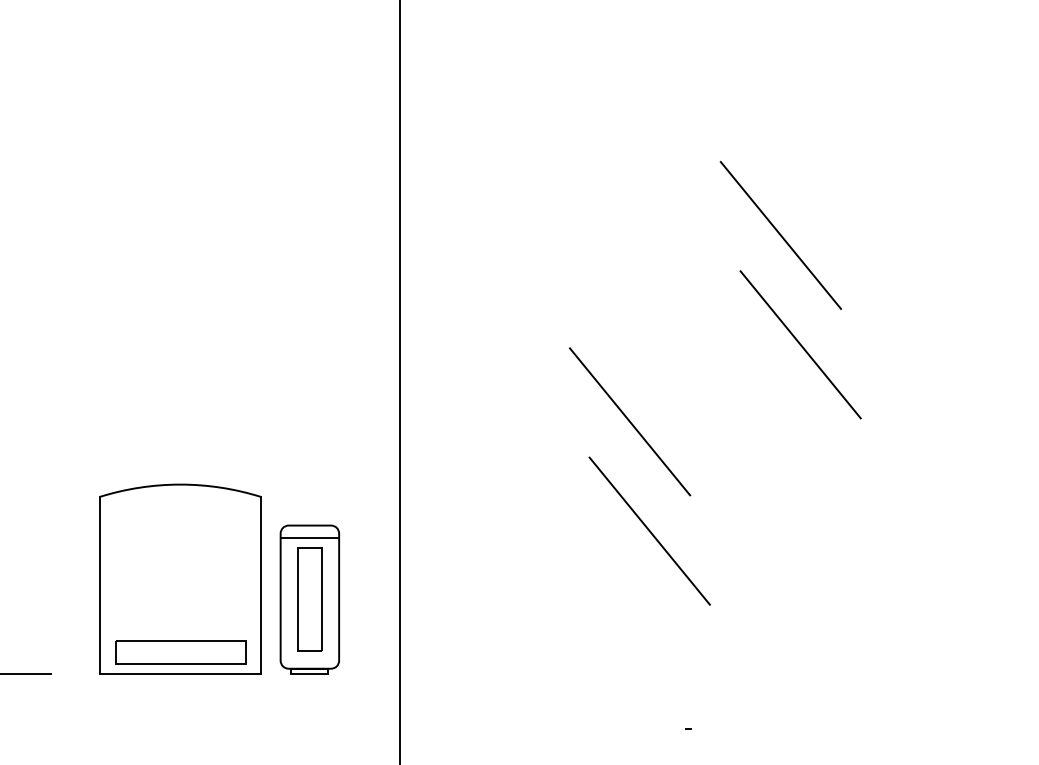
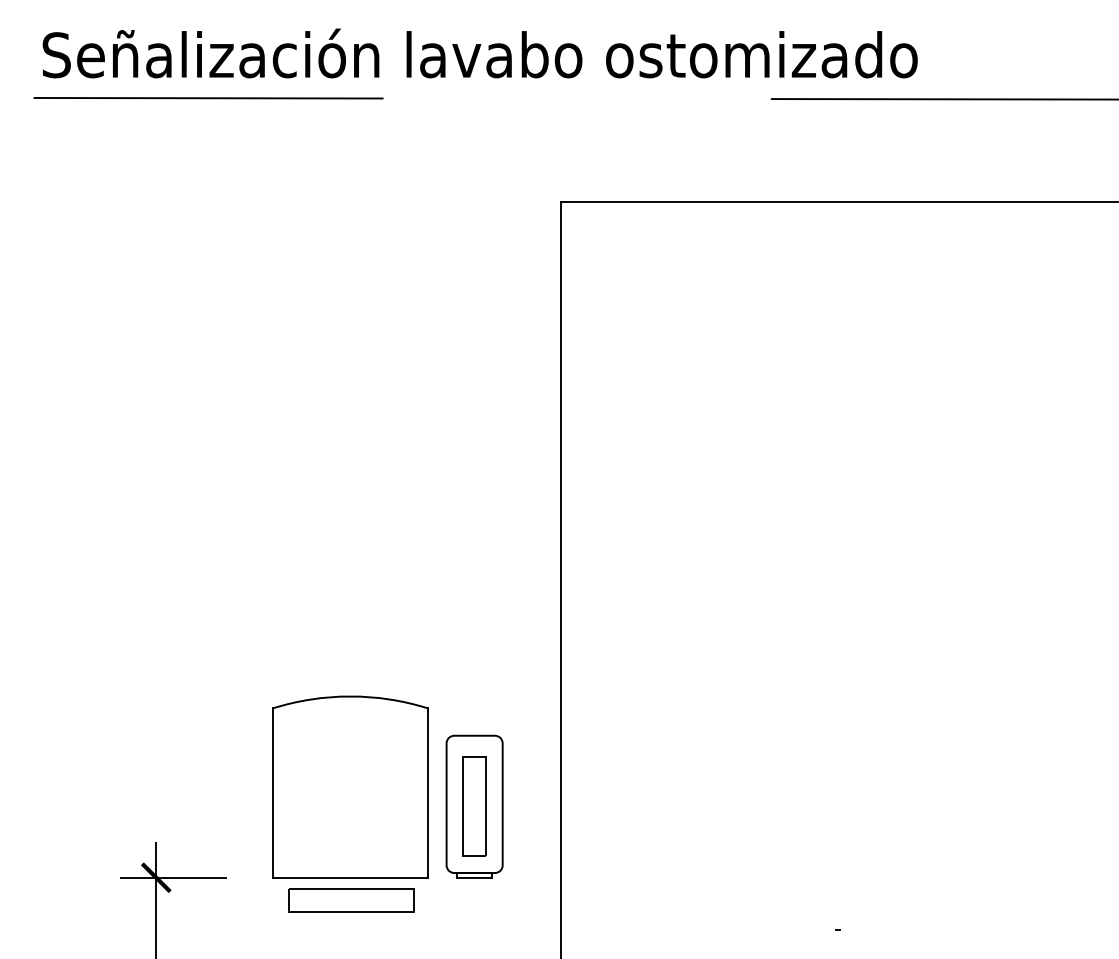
line: (780, 235) -> (925, 457), removed
line: (799, 343) -> (944, 561), removed
line: (629, 420) -> (781, 635), removed
line: (649, 530) -> (800, 740), removed
line: (309, 537) -> (474, 747), removed
part: (181, 652) -> (351, 900), moved

